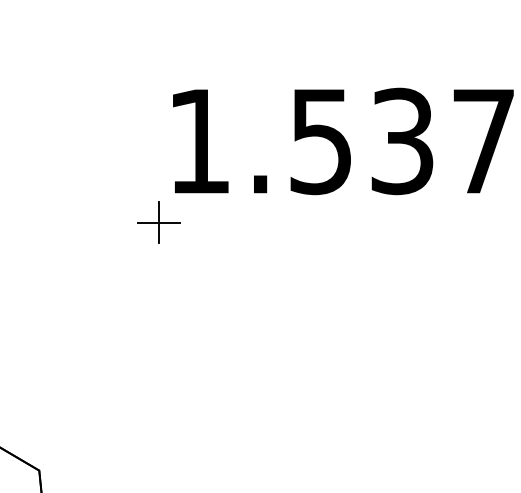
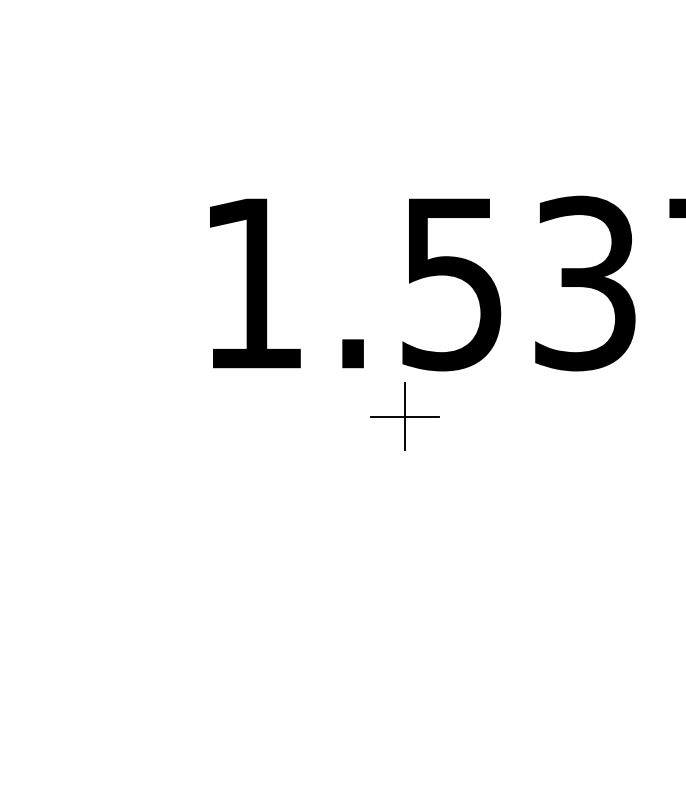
part: (158, 222) -> (403, 416), moved

